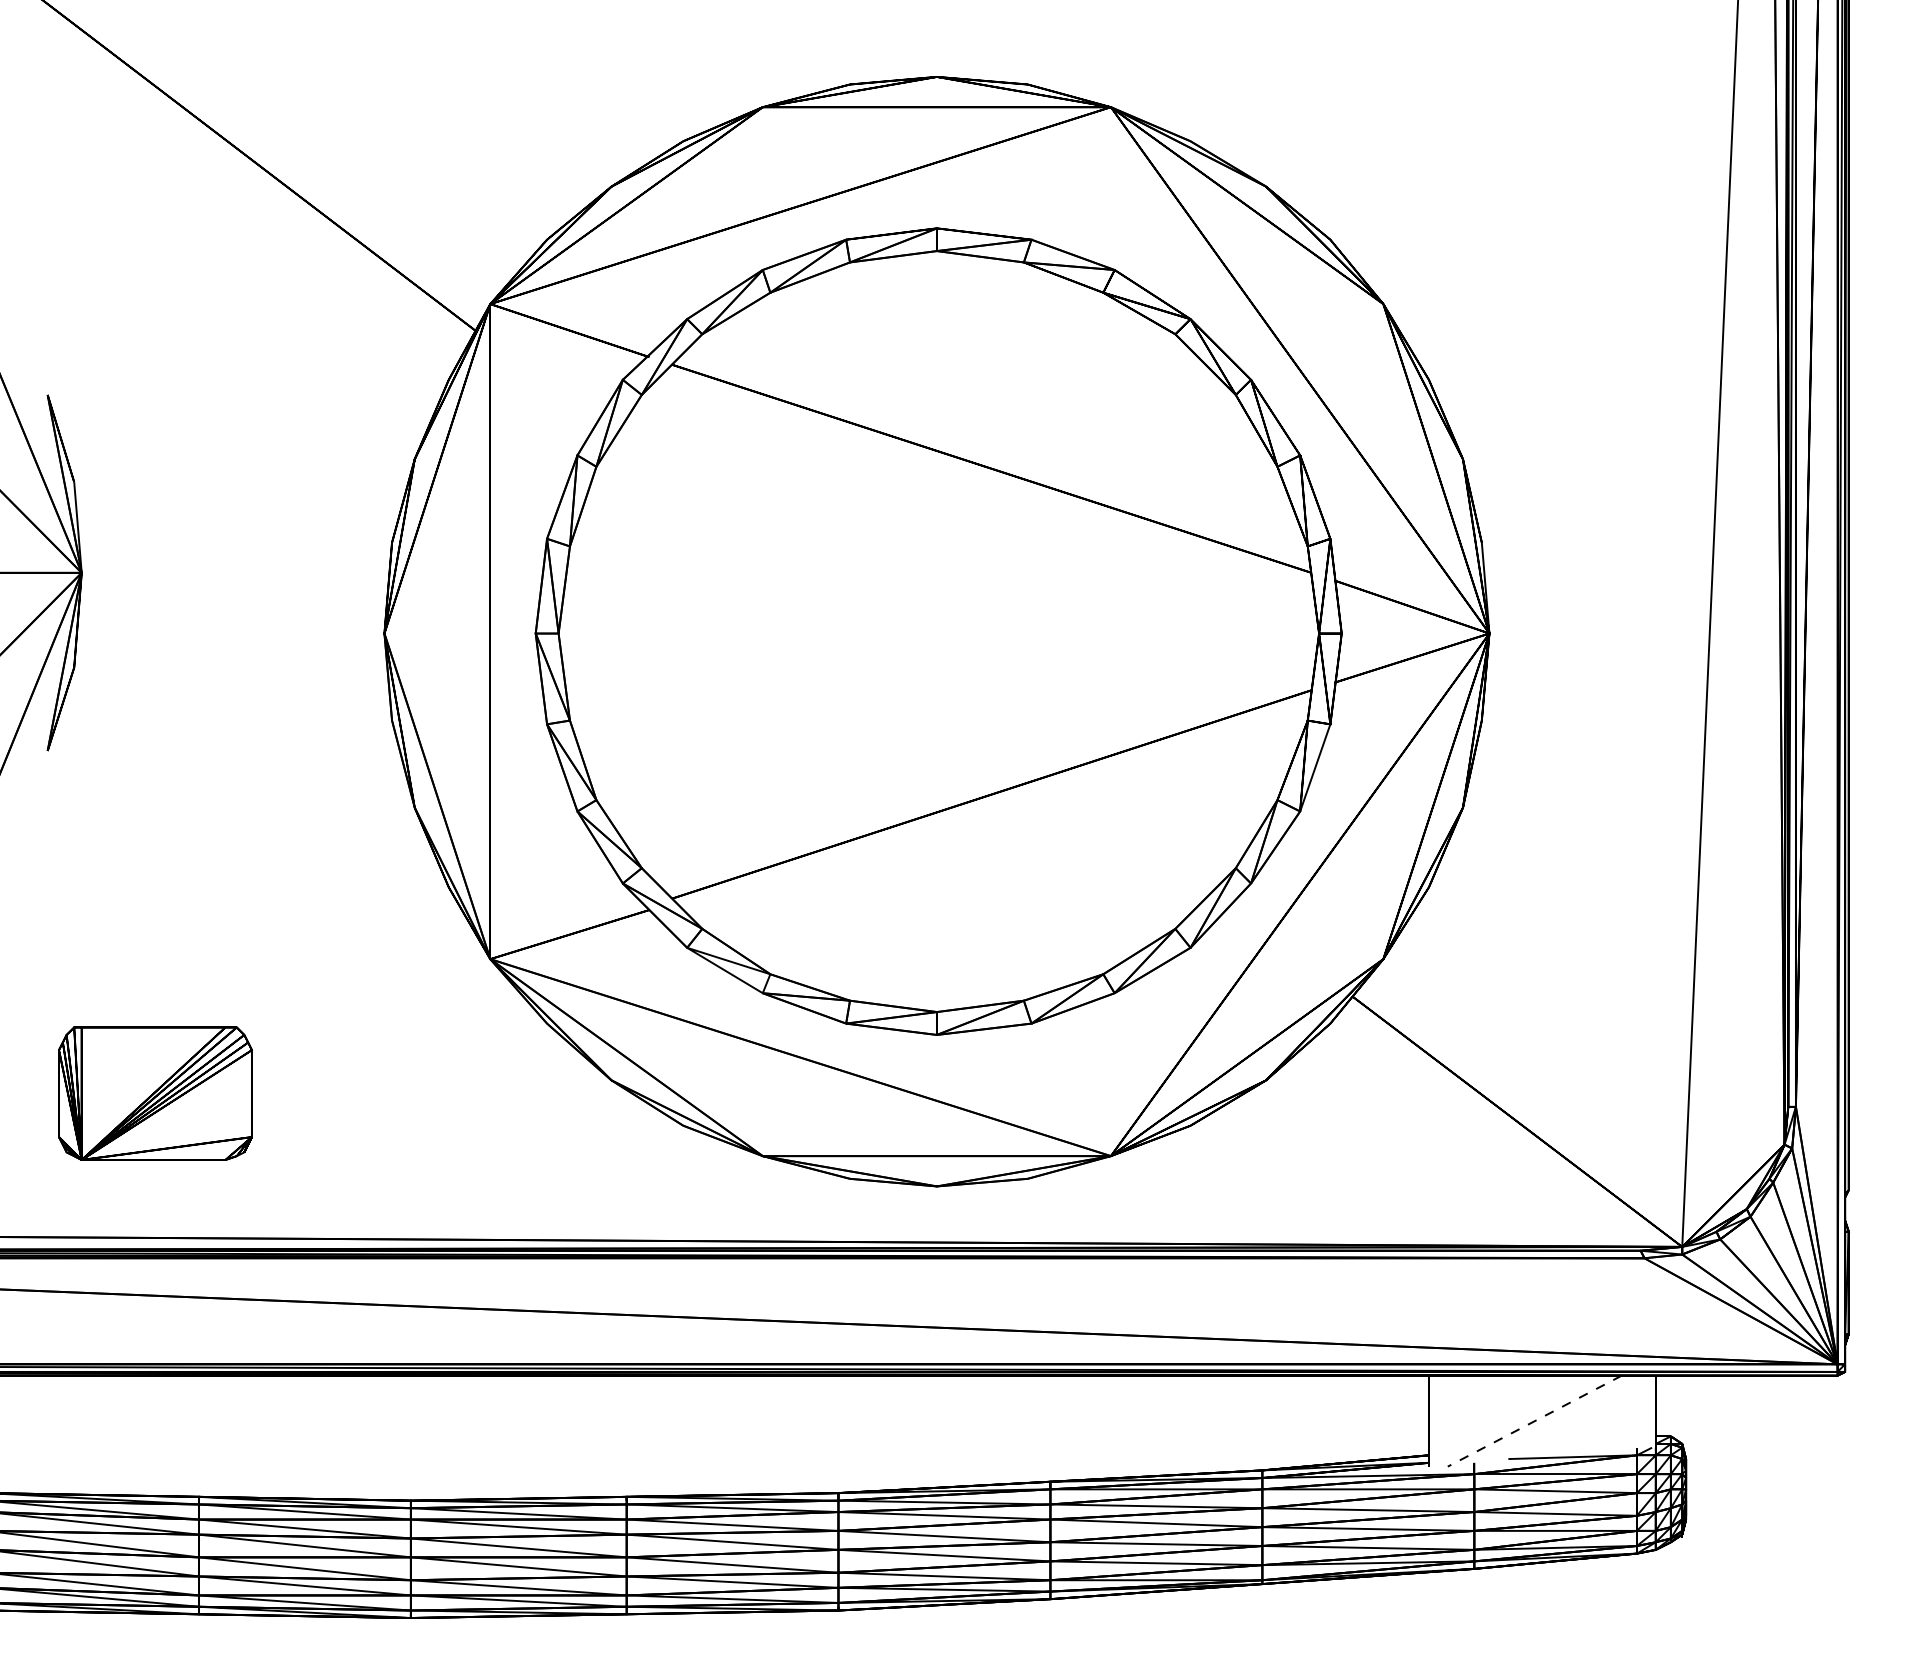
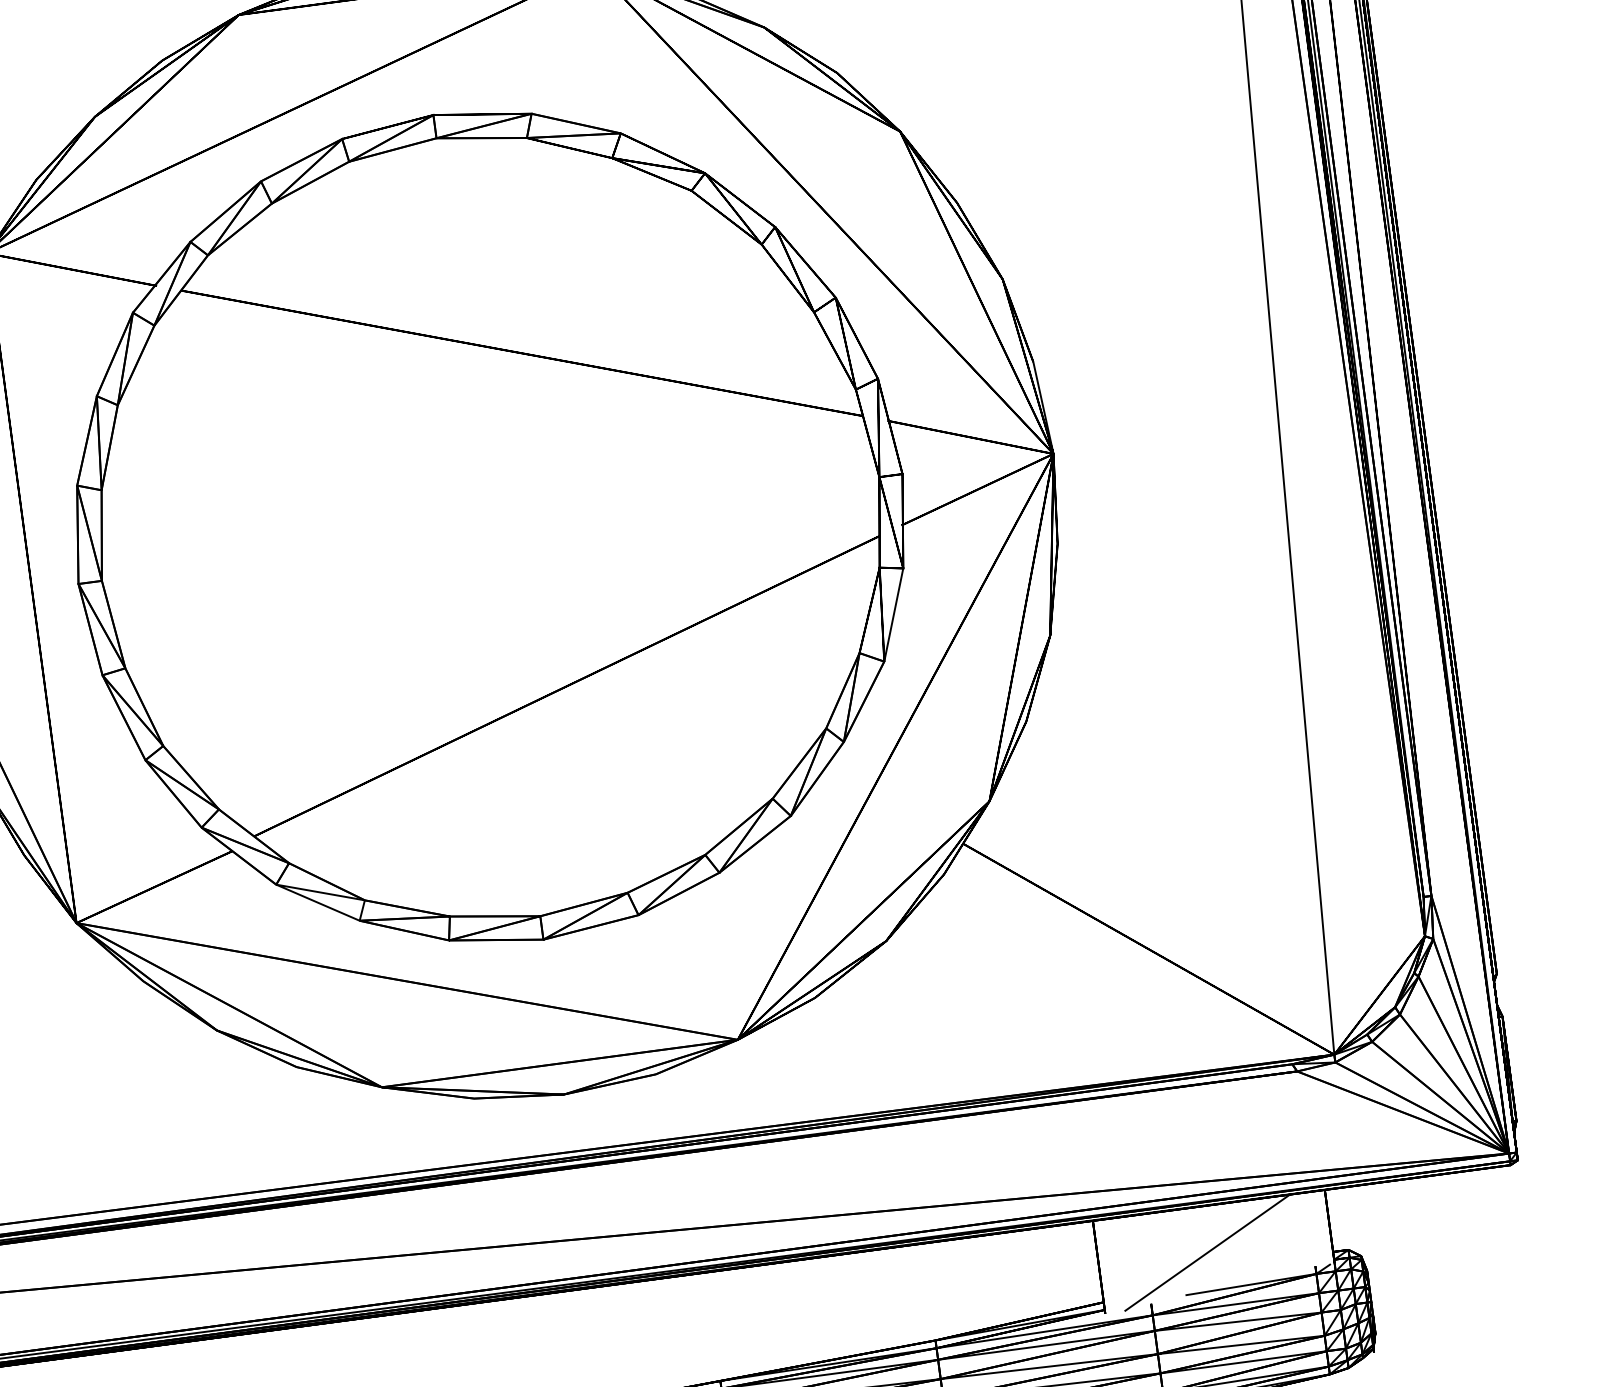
line: (1534, 1421) -> (1207, 1253), dashed -> solid

